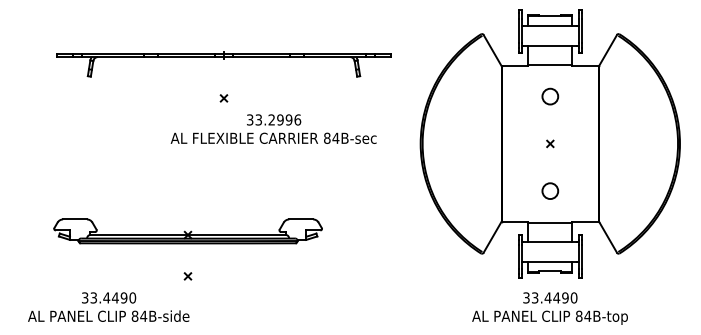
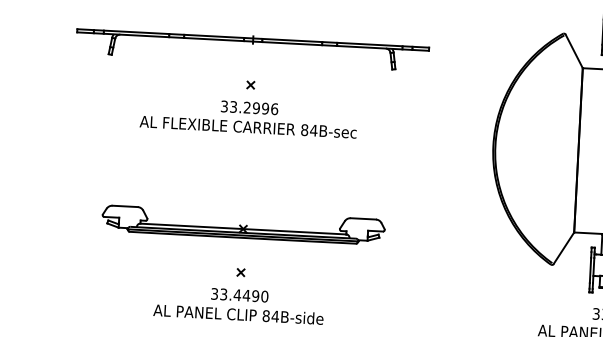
part: (223, 59) -> (252, 44), moved
text: (273, 128) -> (248, 116), moved
text: (108, 306) -> (238, 304), moved

